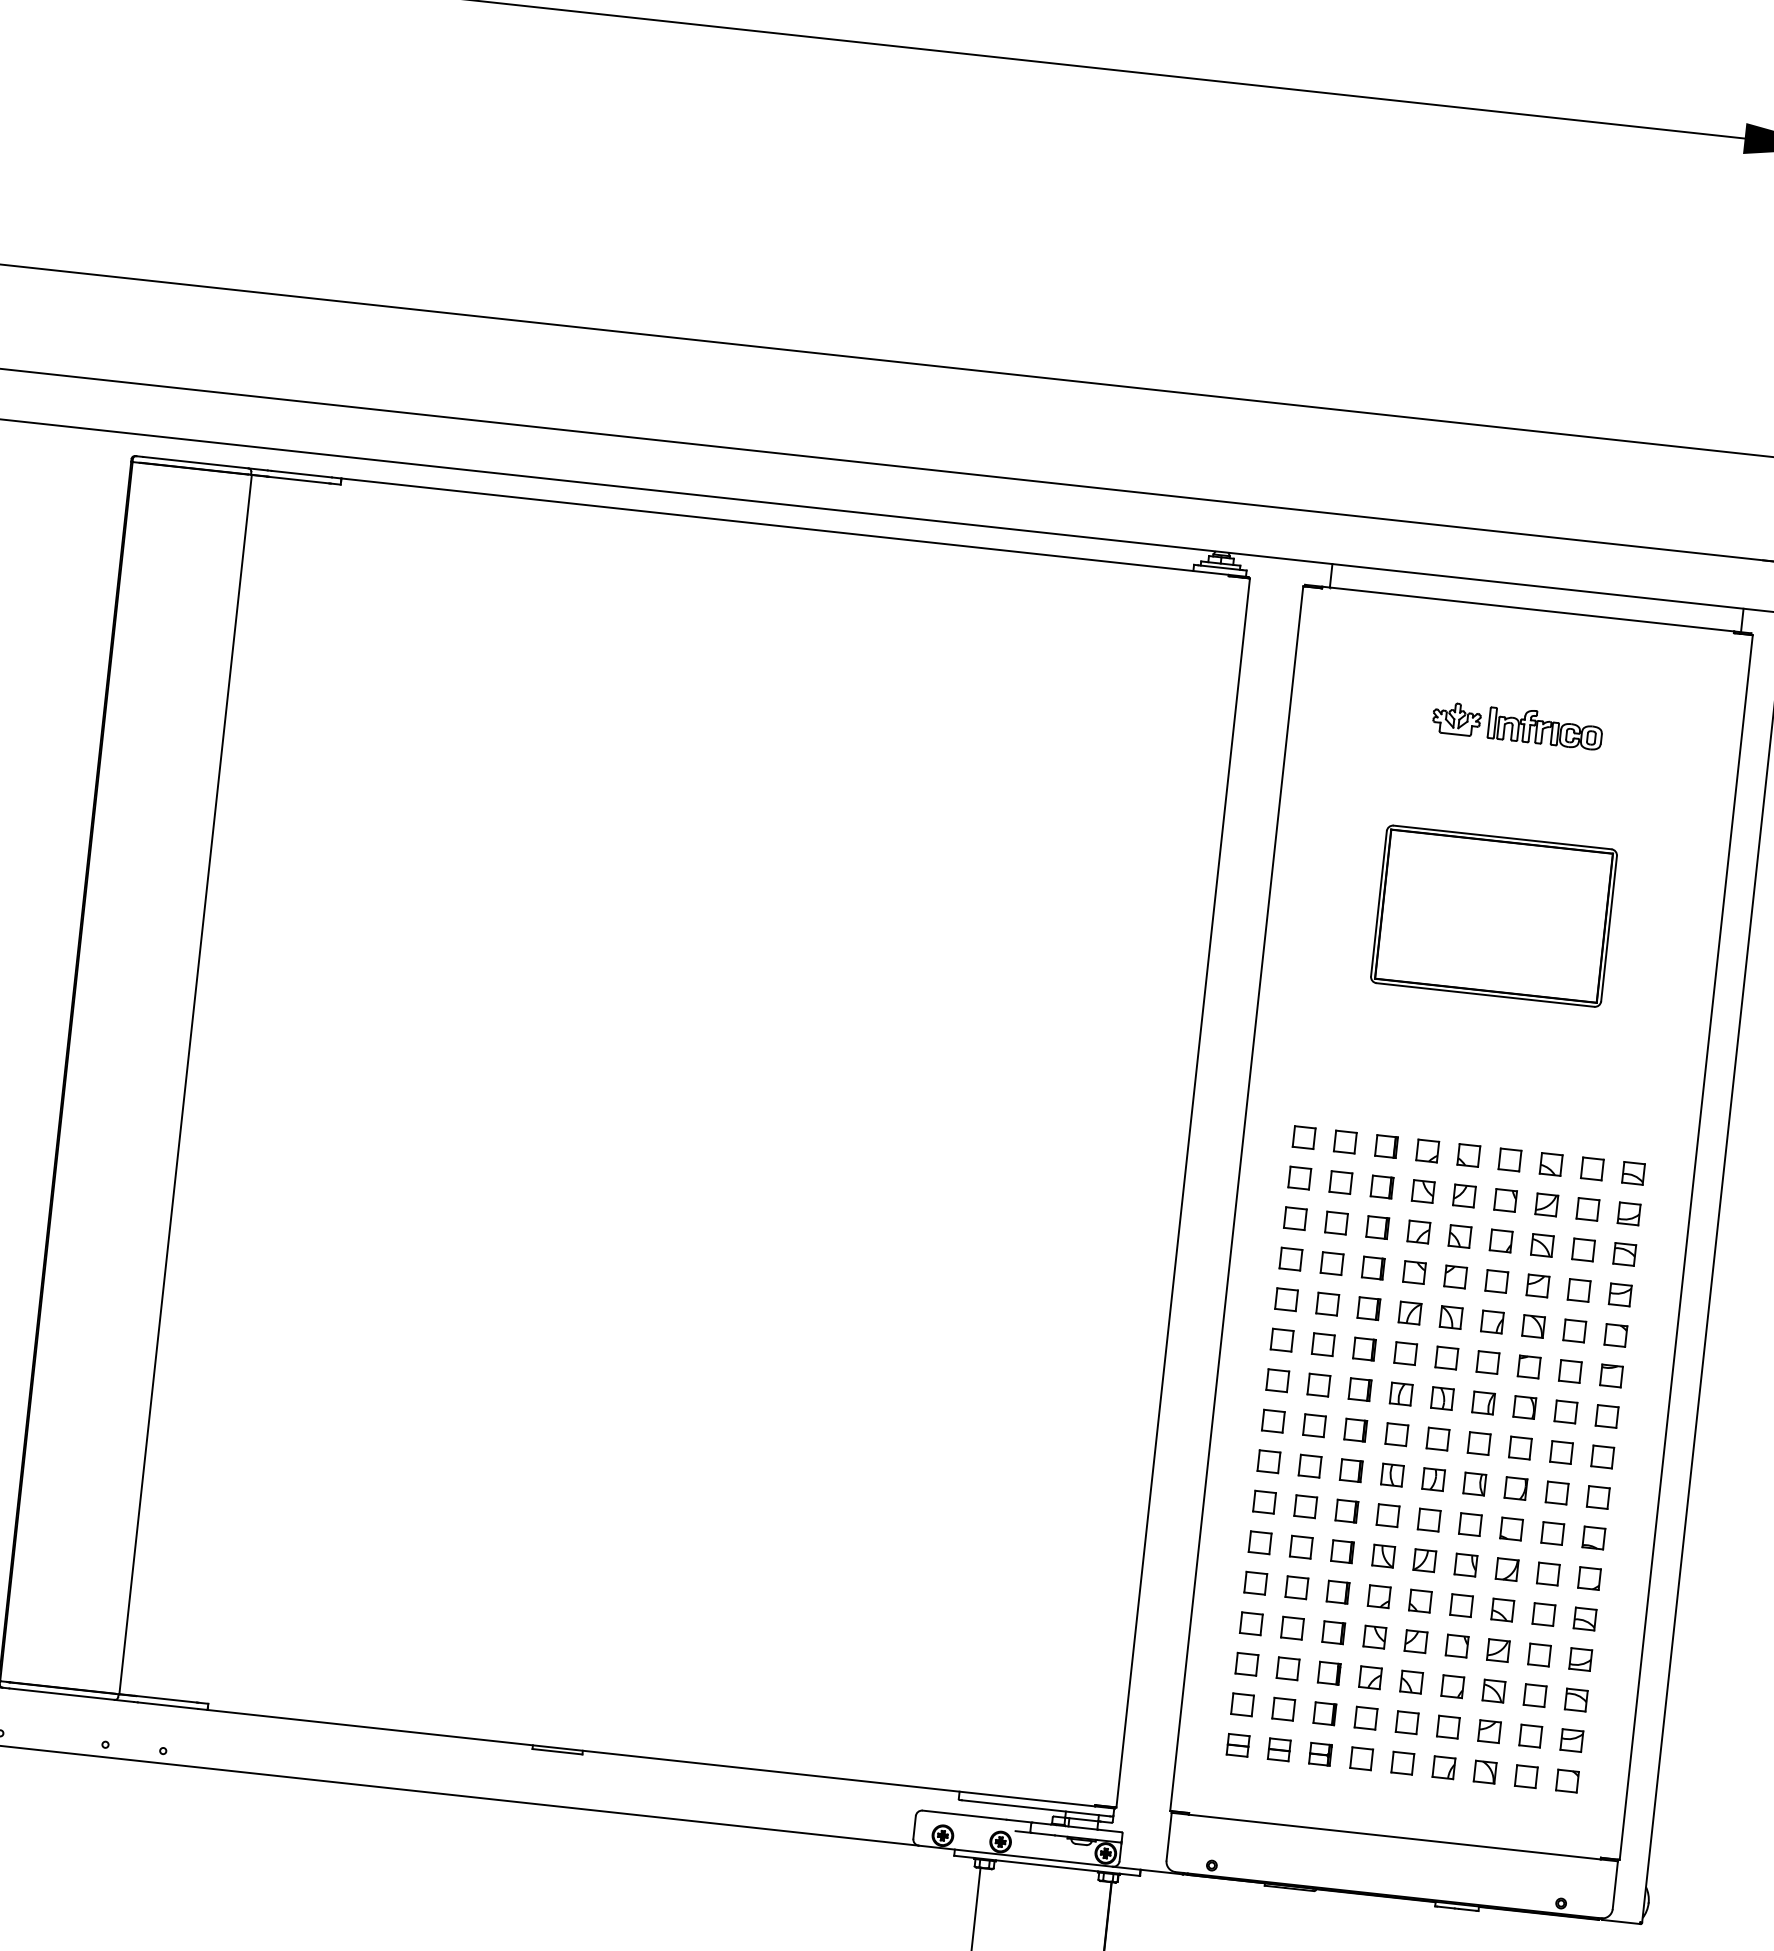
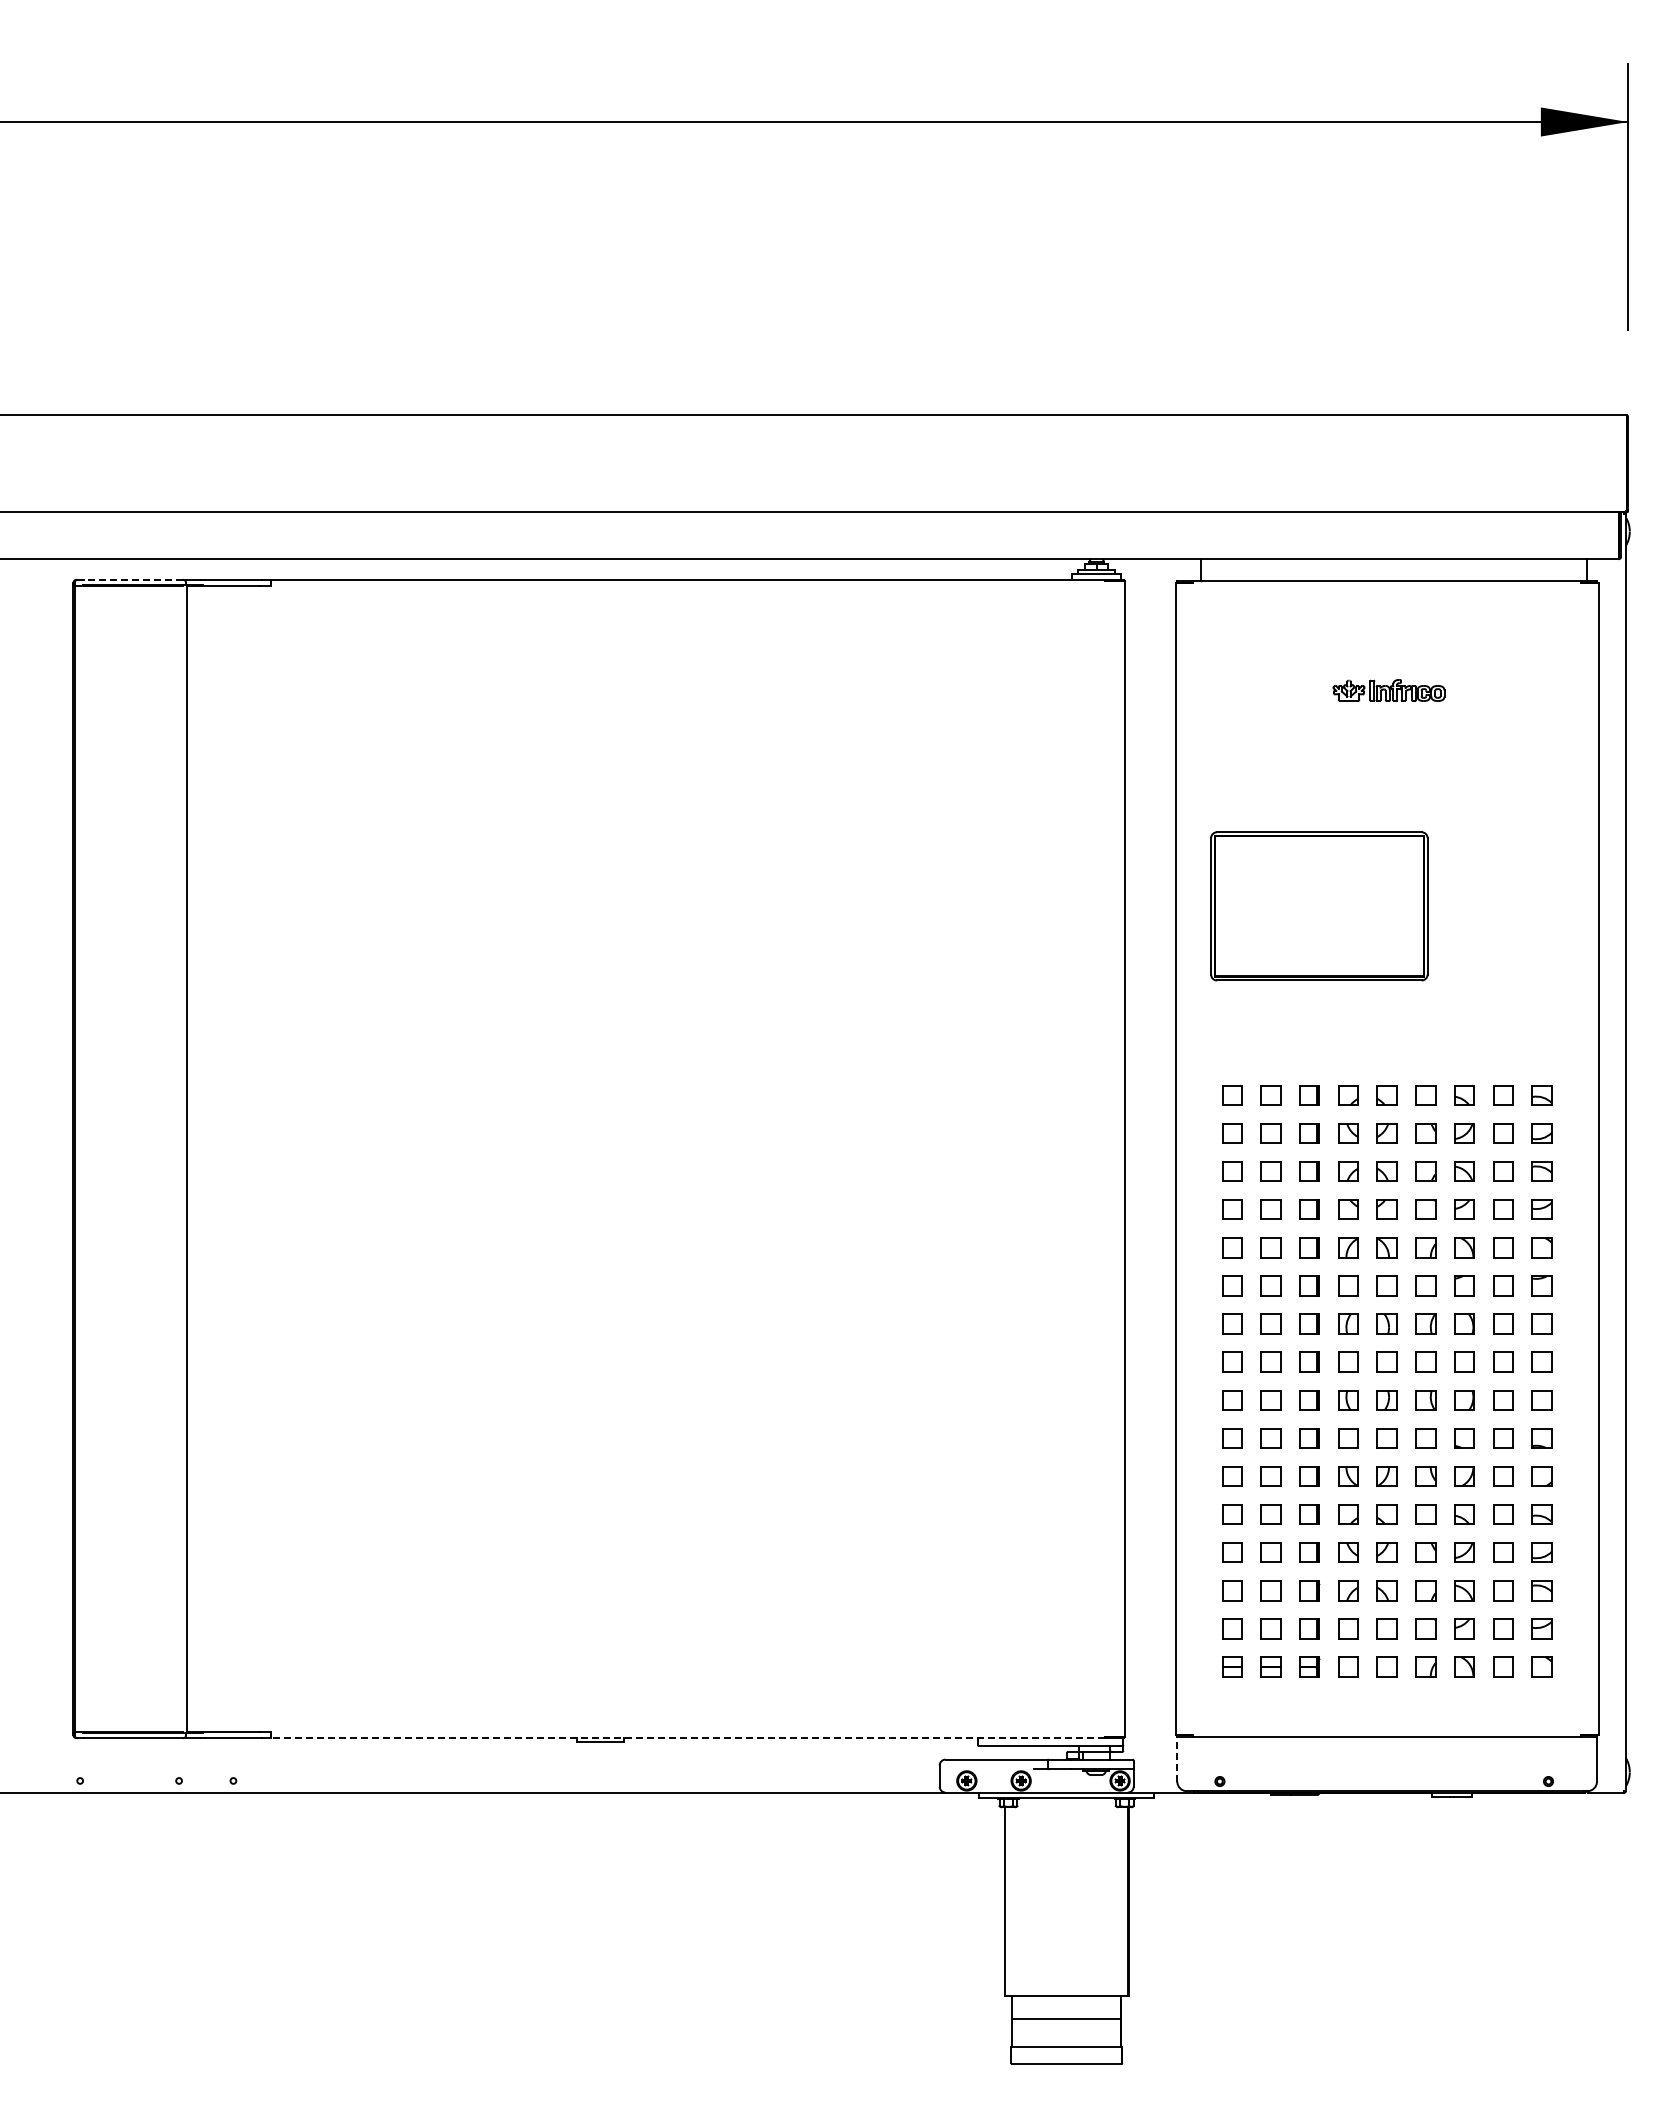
line: (195, 462) -> (133, 579), solid -> dashed
part: (1517, 725) -> (1388, 690), size x0.7
part: (1494, 916) -> (1319, 906), moved
line: (650, 1758) -> (687, 1738), solid -> dashed
line: (1169, 1836) -> (1177, 1758), solid -> dashed

